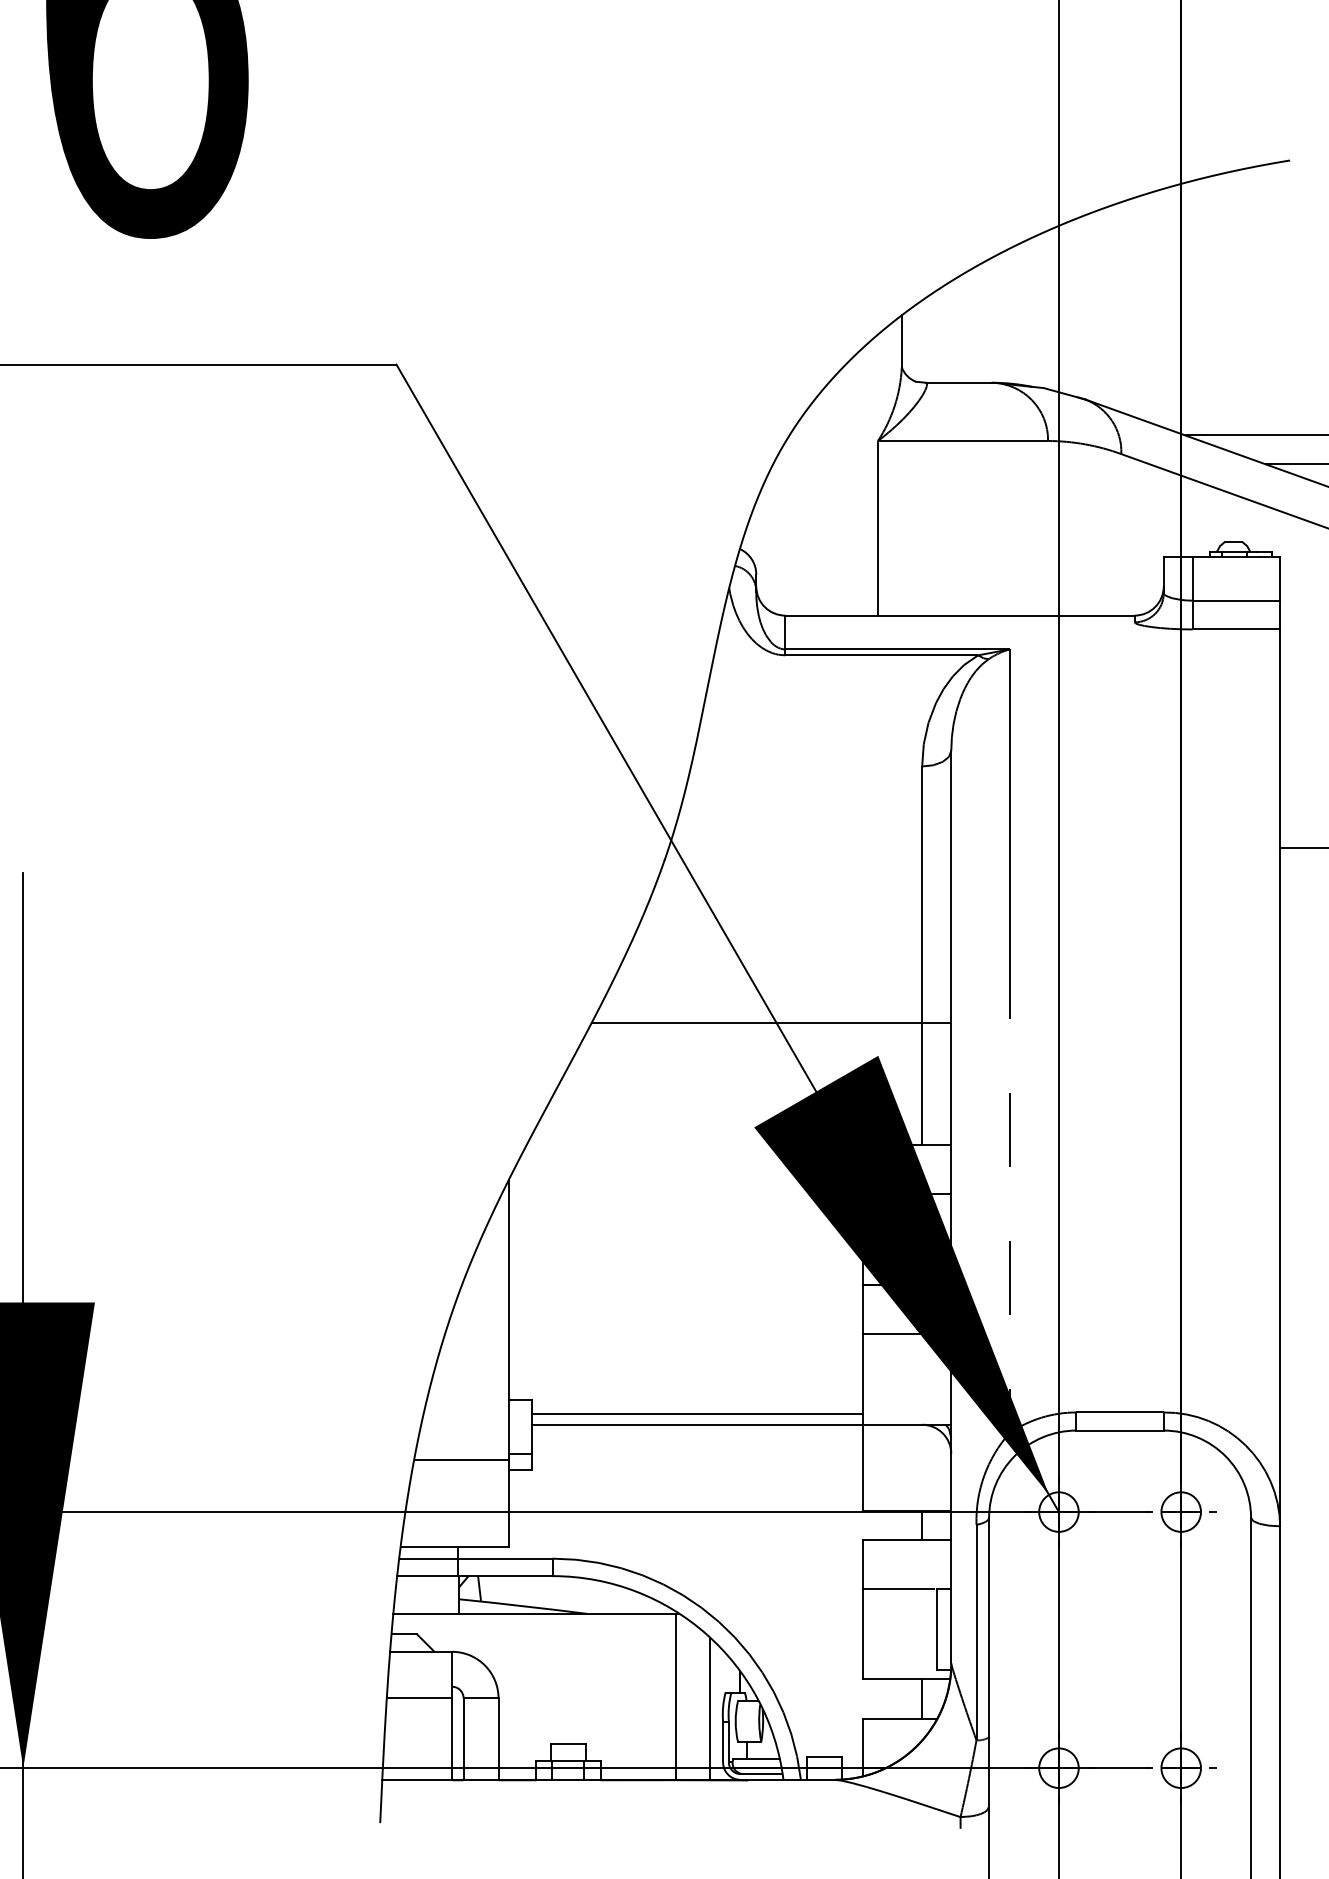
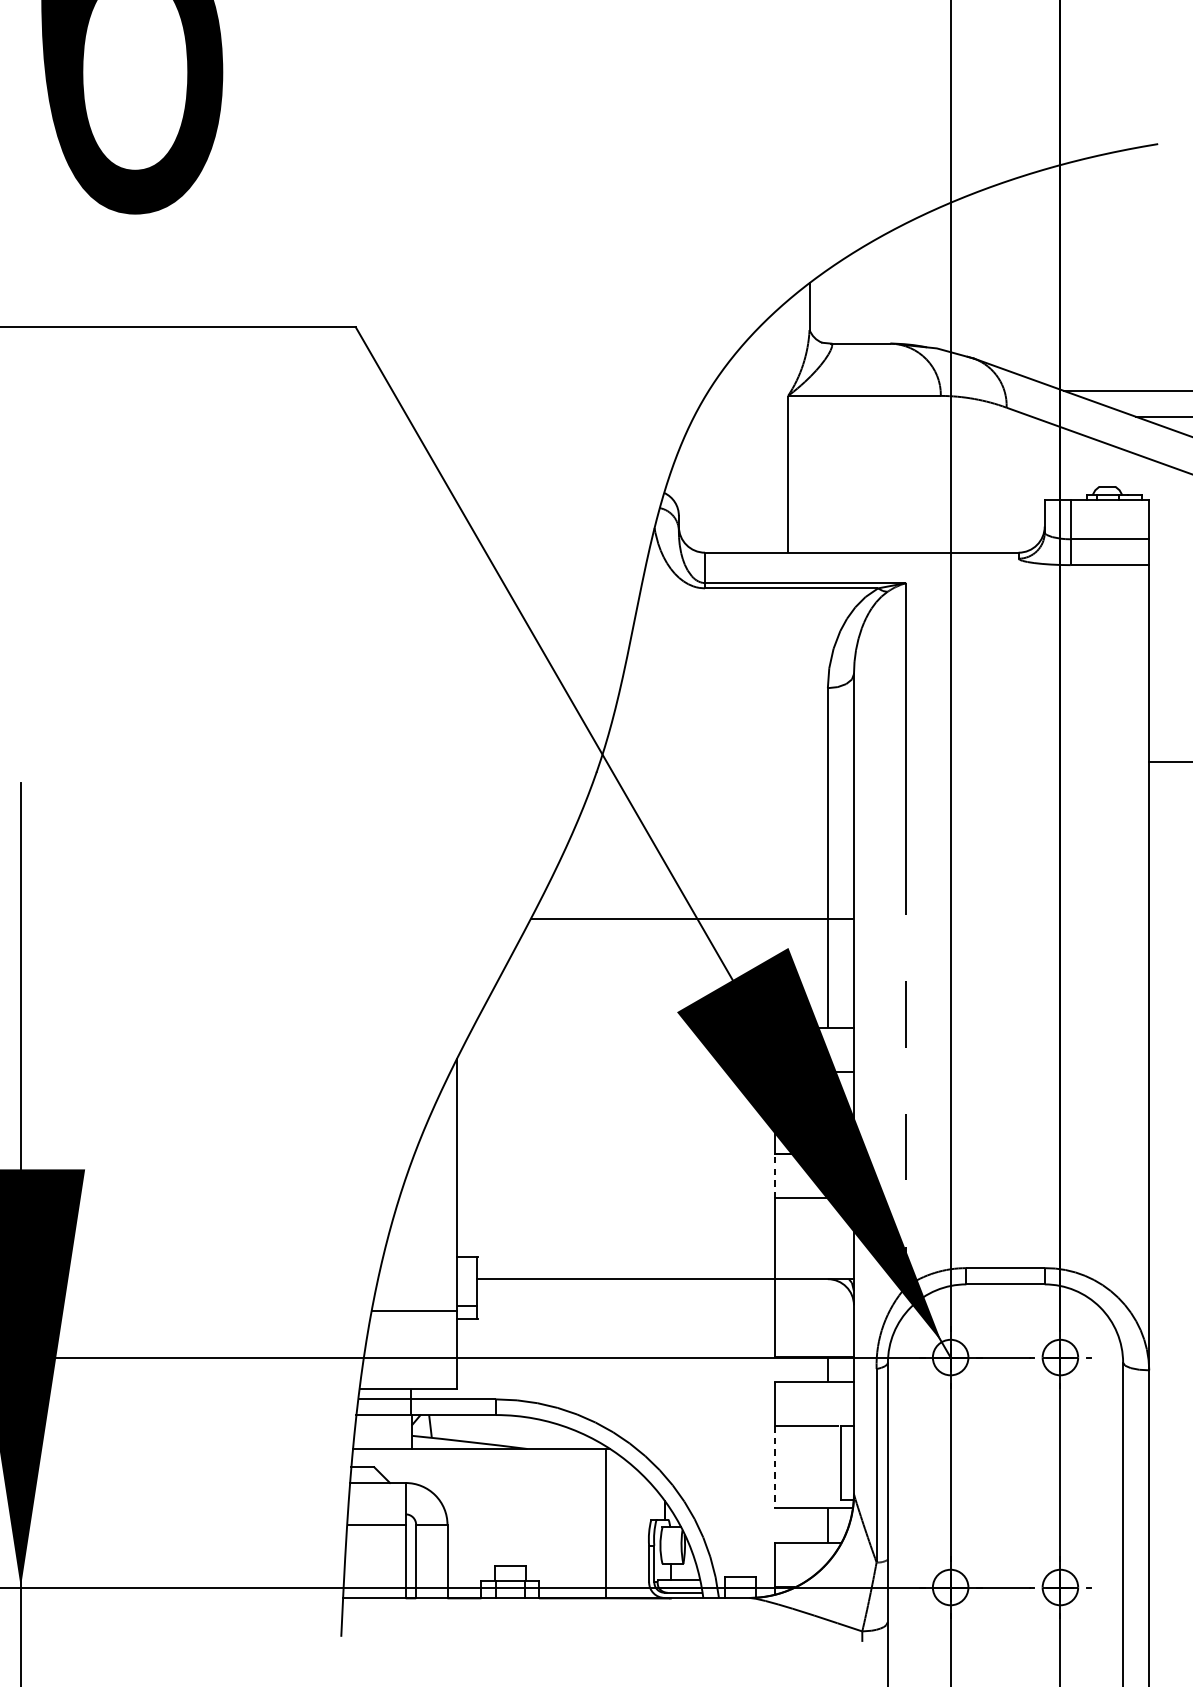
line: (863, 1309) -> (775, 1175), solid -> dashed
line: (697, 1414) -> (626, 1269), removed
line: (863, 1634) -> (775, 1467), solid -> dashed
line: (709, 1708) -> (636, 1533), removed

